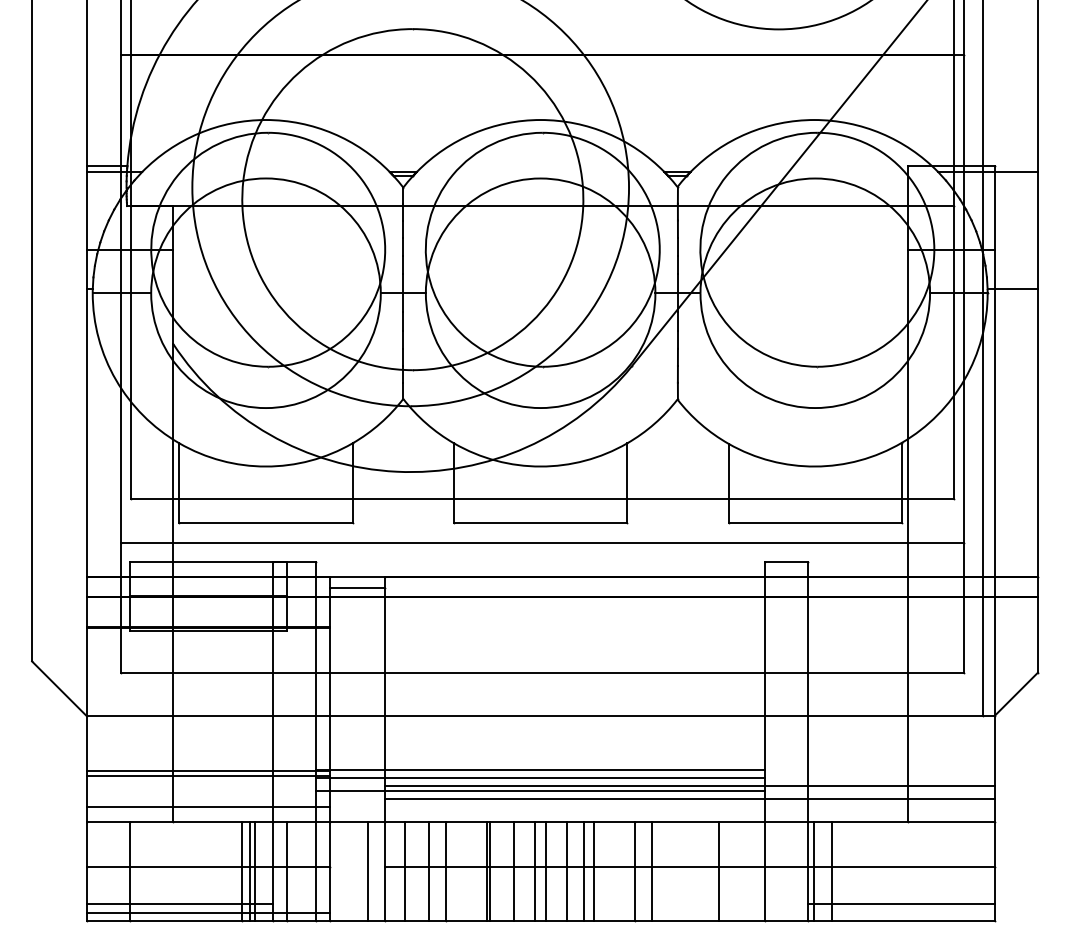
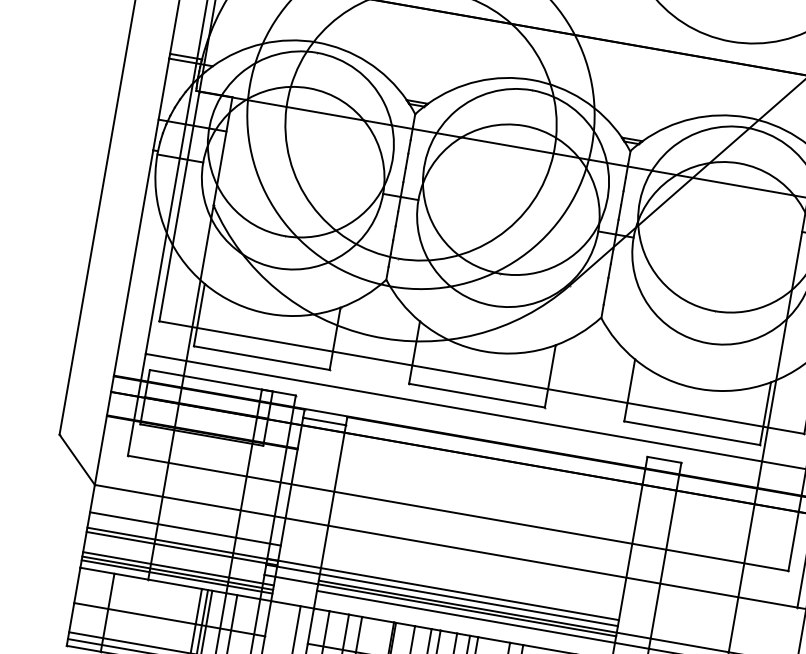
line: (208, 750) -> (185, 528), added
line: (208, 801) -> (178, 568), added
line: (208, 812) -> (177, 577), added

